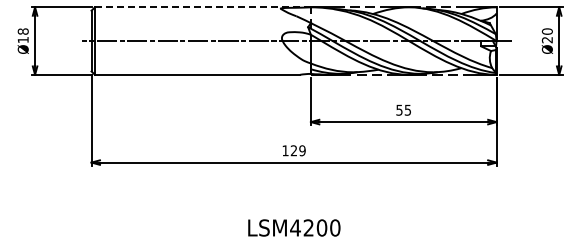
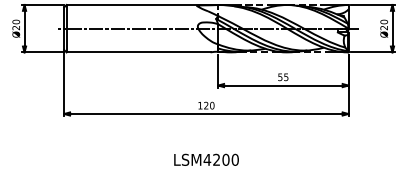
line: (202, 7) -> (142, 5), dashed -> solid
text: (22, 35) -> (15, 24), Ø18 -> Ø20
text: (302, 150) -> (212, 105), 129 -> 120

